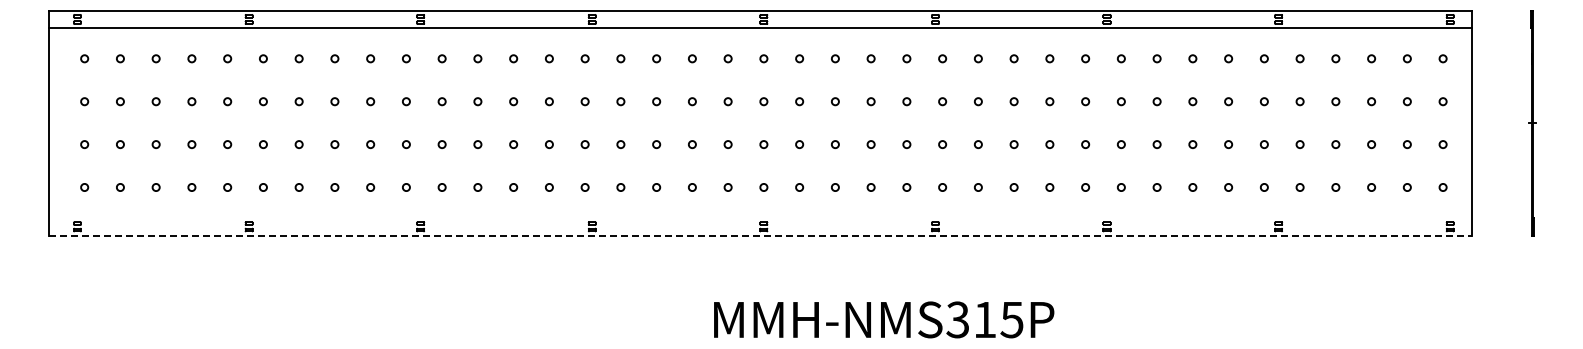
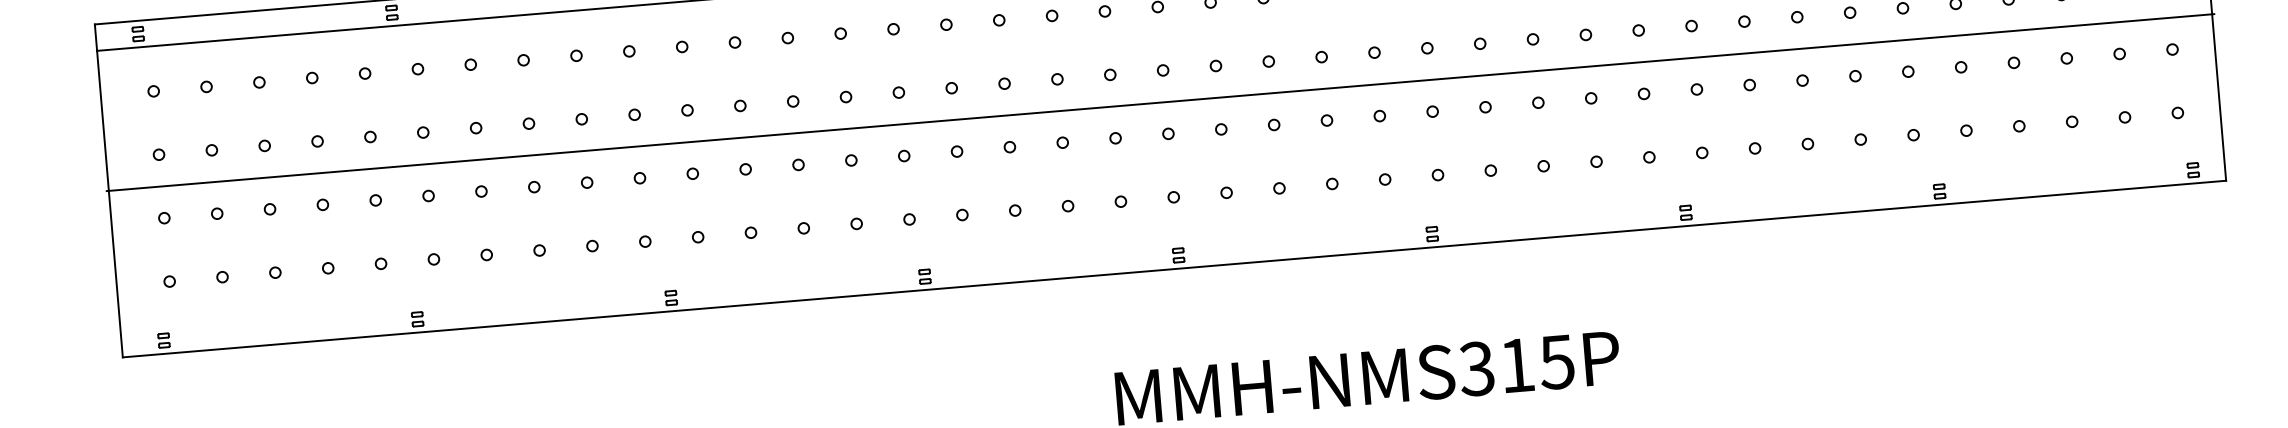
line: (760, 123) -> (1160, 103), added
line: (760, 235) -> (1174, 268), dashed -> solid

